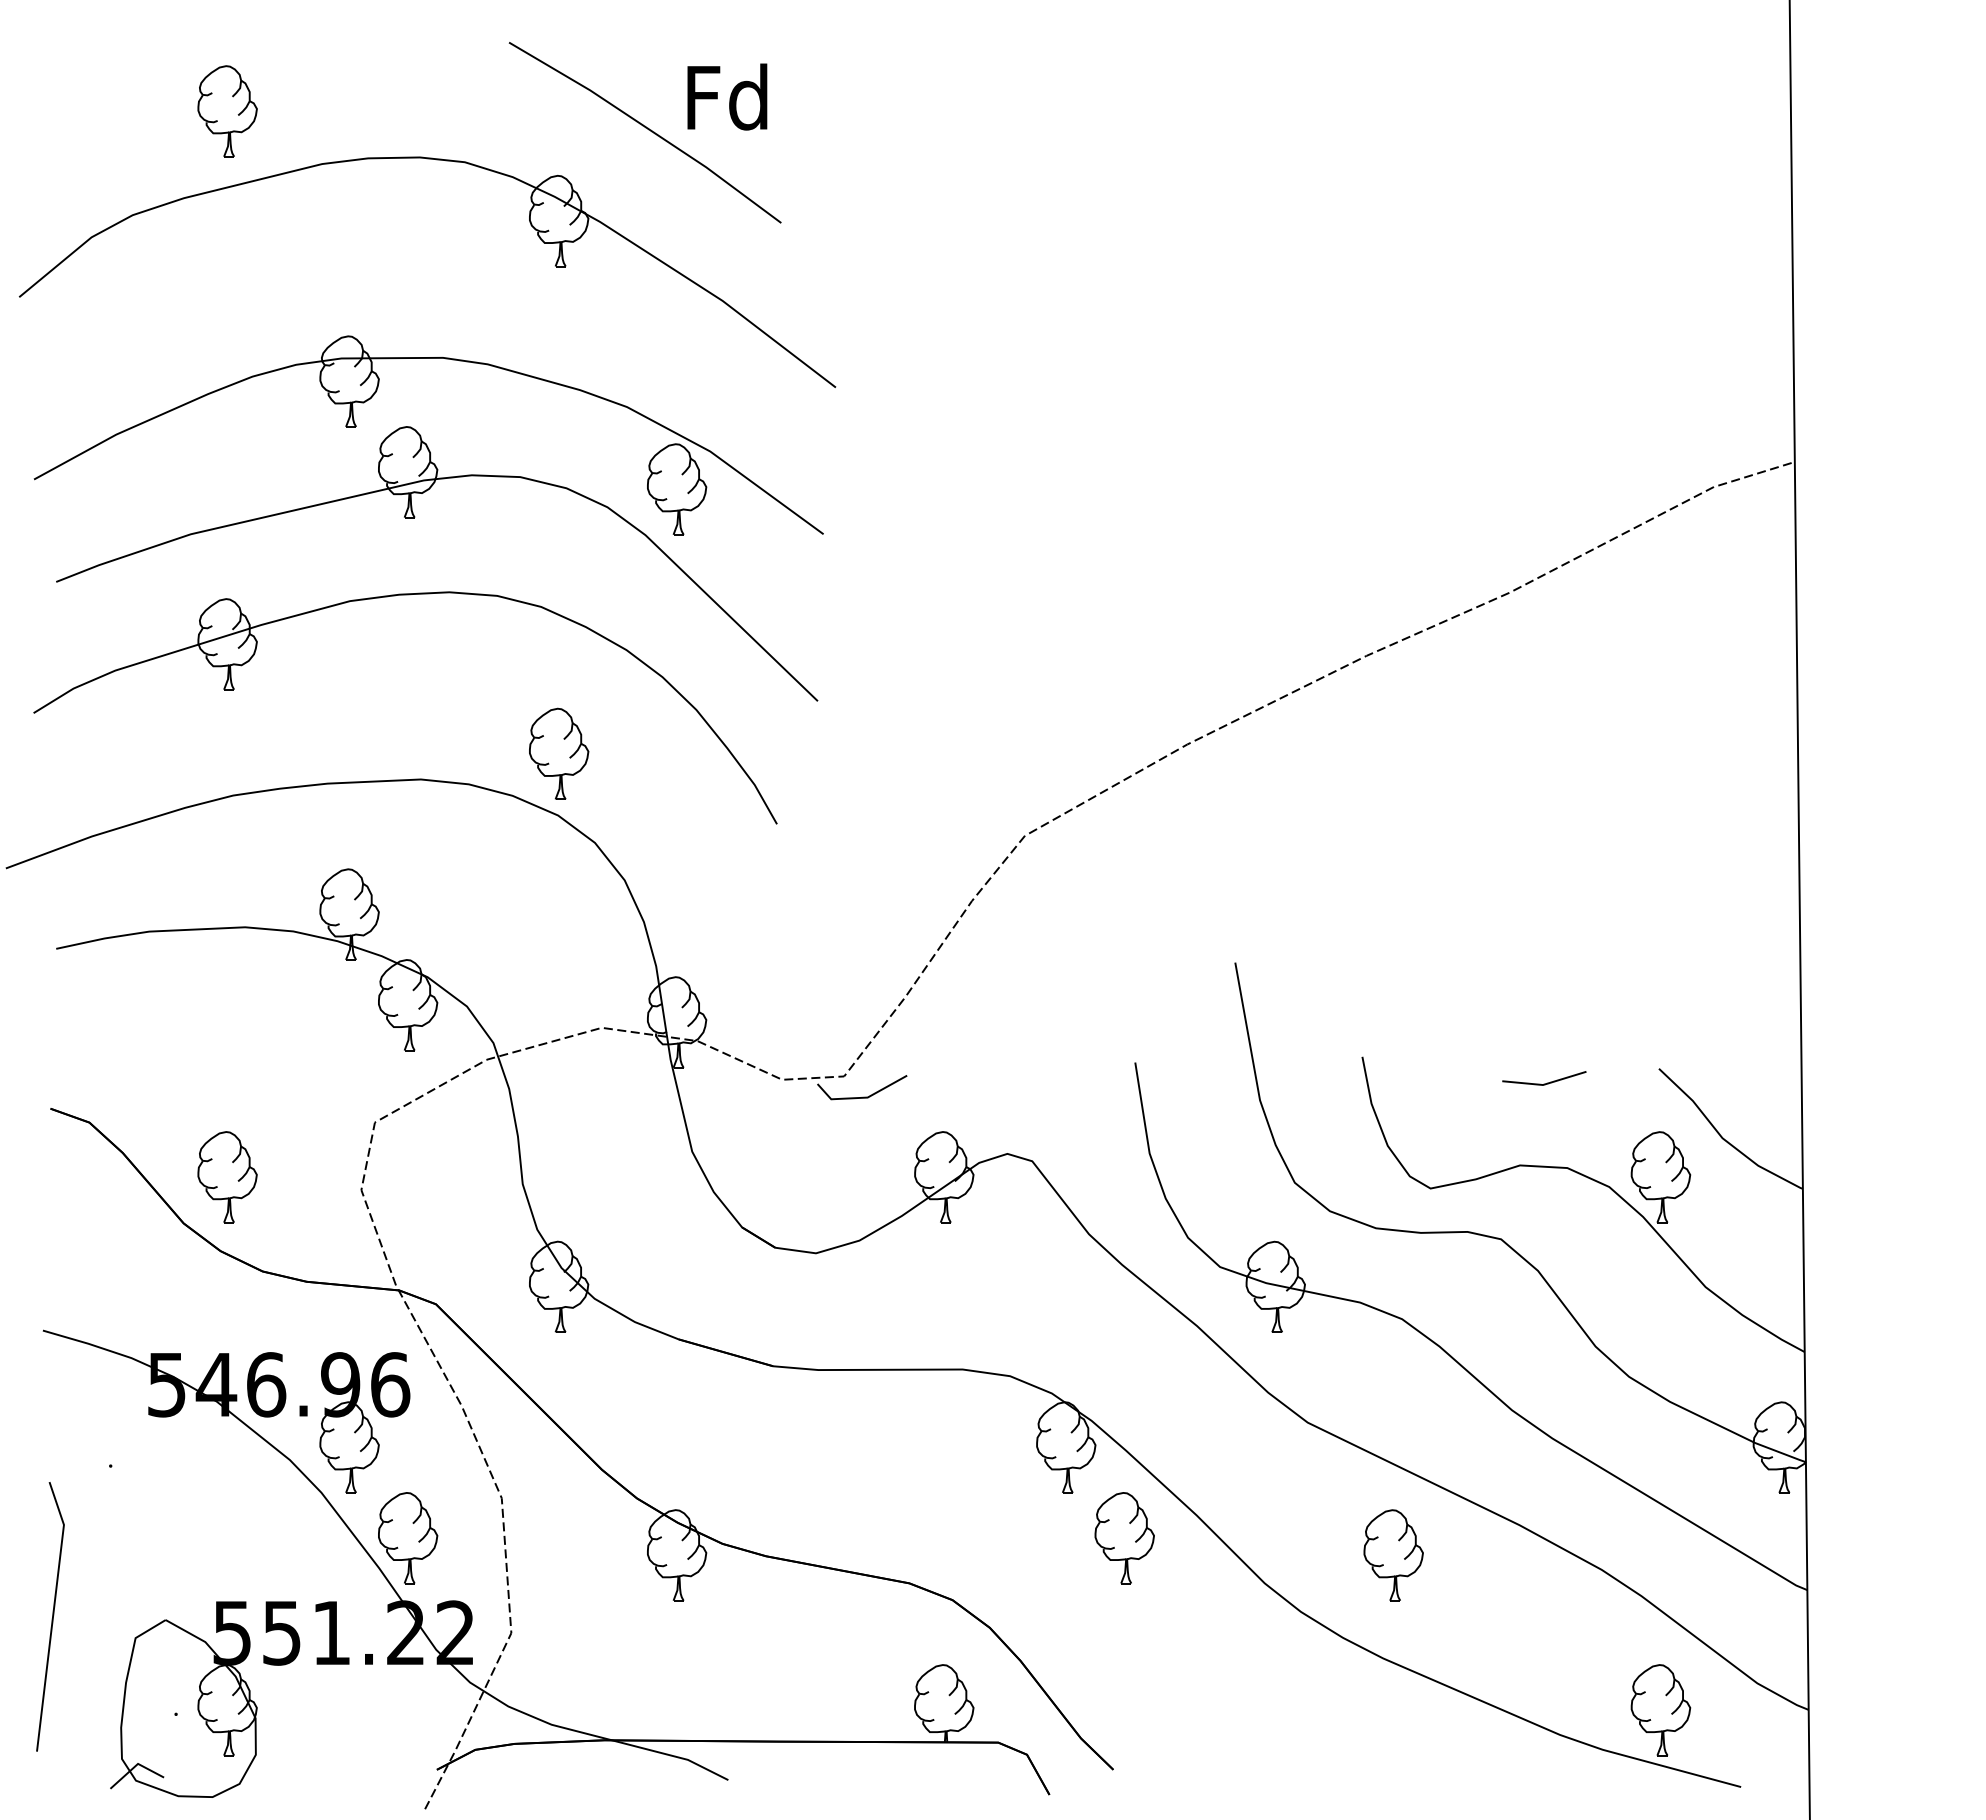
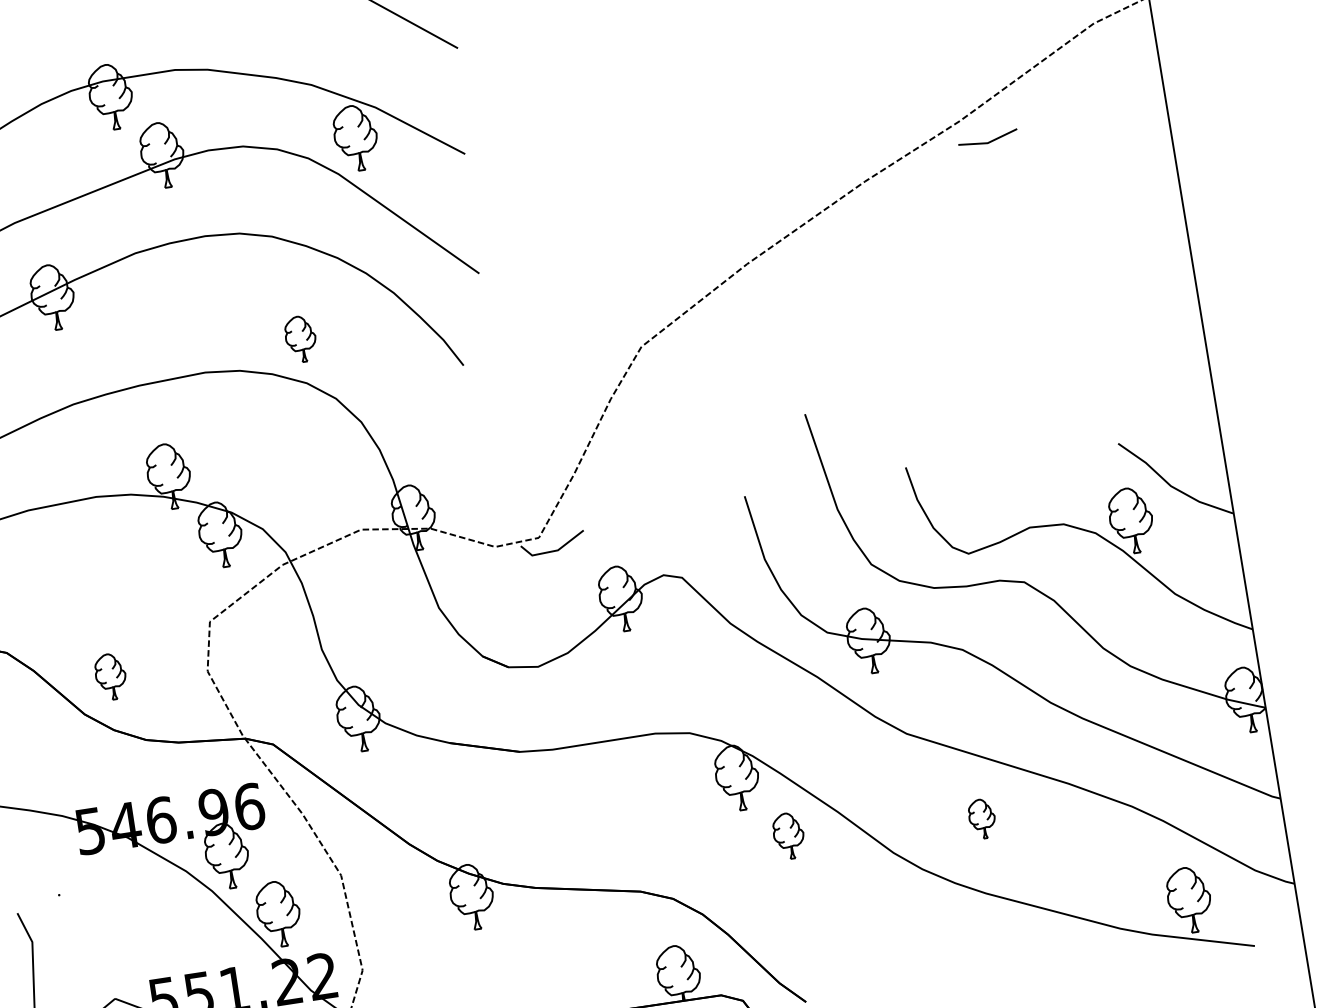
part: (559, 753) -> (301, 338), size x0.7
line: (1547, 1082) -> (990, 140), moved
part: (227, 1177) -> (110, 676), size x0.7
part: (1124, 1538) -> (788, 836), size x0.7
part: (1393, 1555) -> (982, 819), size x0.6

